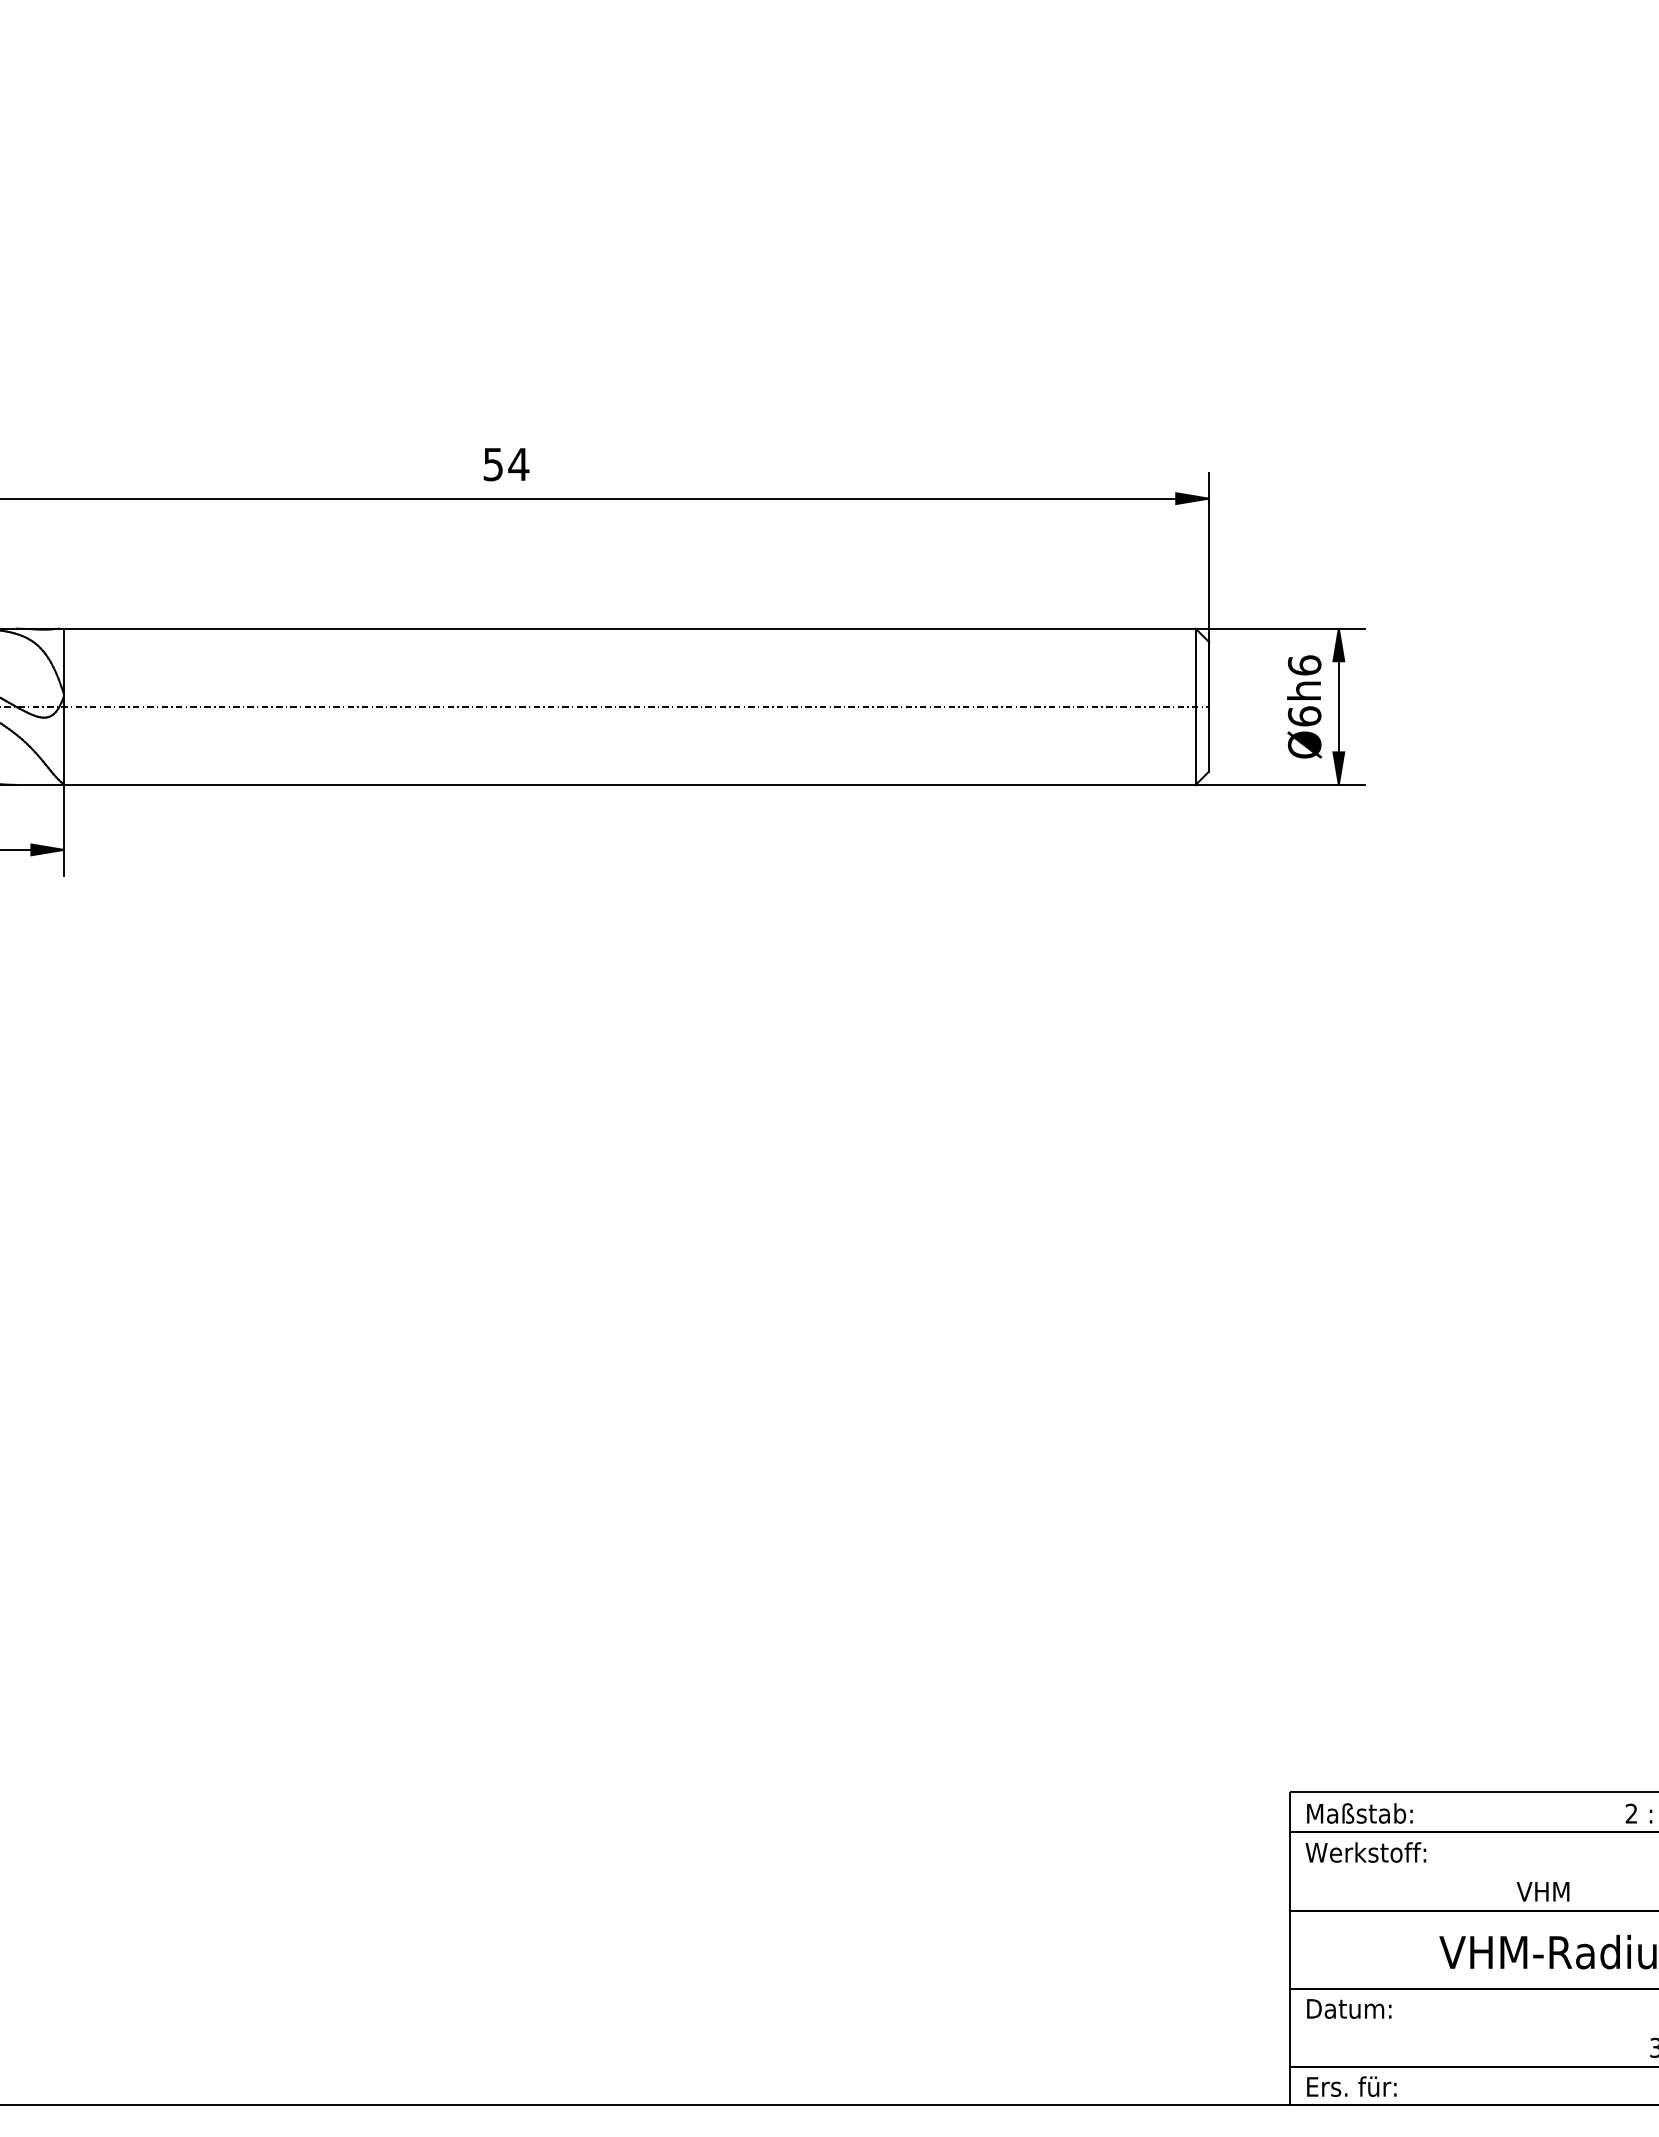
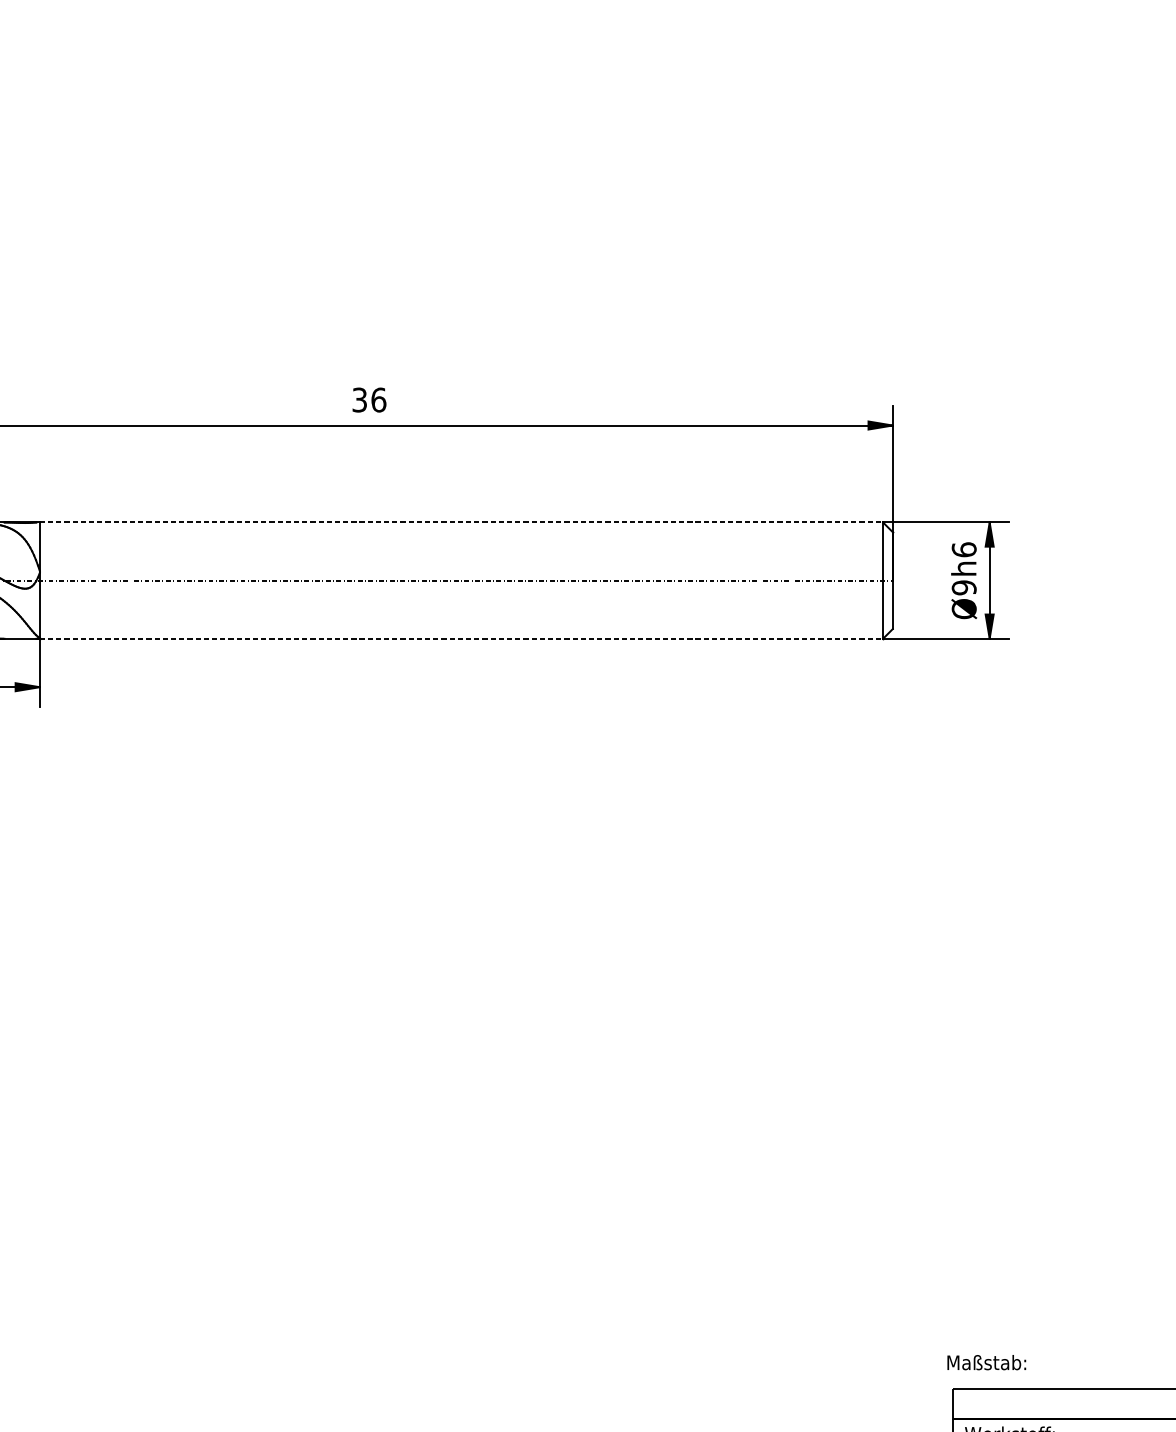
text: (506, 464) -> (369, 400), 54 -> 36
line: (629, 628) -> (461, 522), solid -> dashed
text: (1304, 716) -> (964, 587), Ø6h6 -> Ø9h6
line: (629, 784) -> (461, 638), solid -> dashed
text: (1359, 1813) -> (986, 1362), moved

